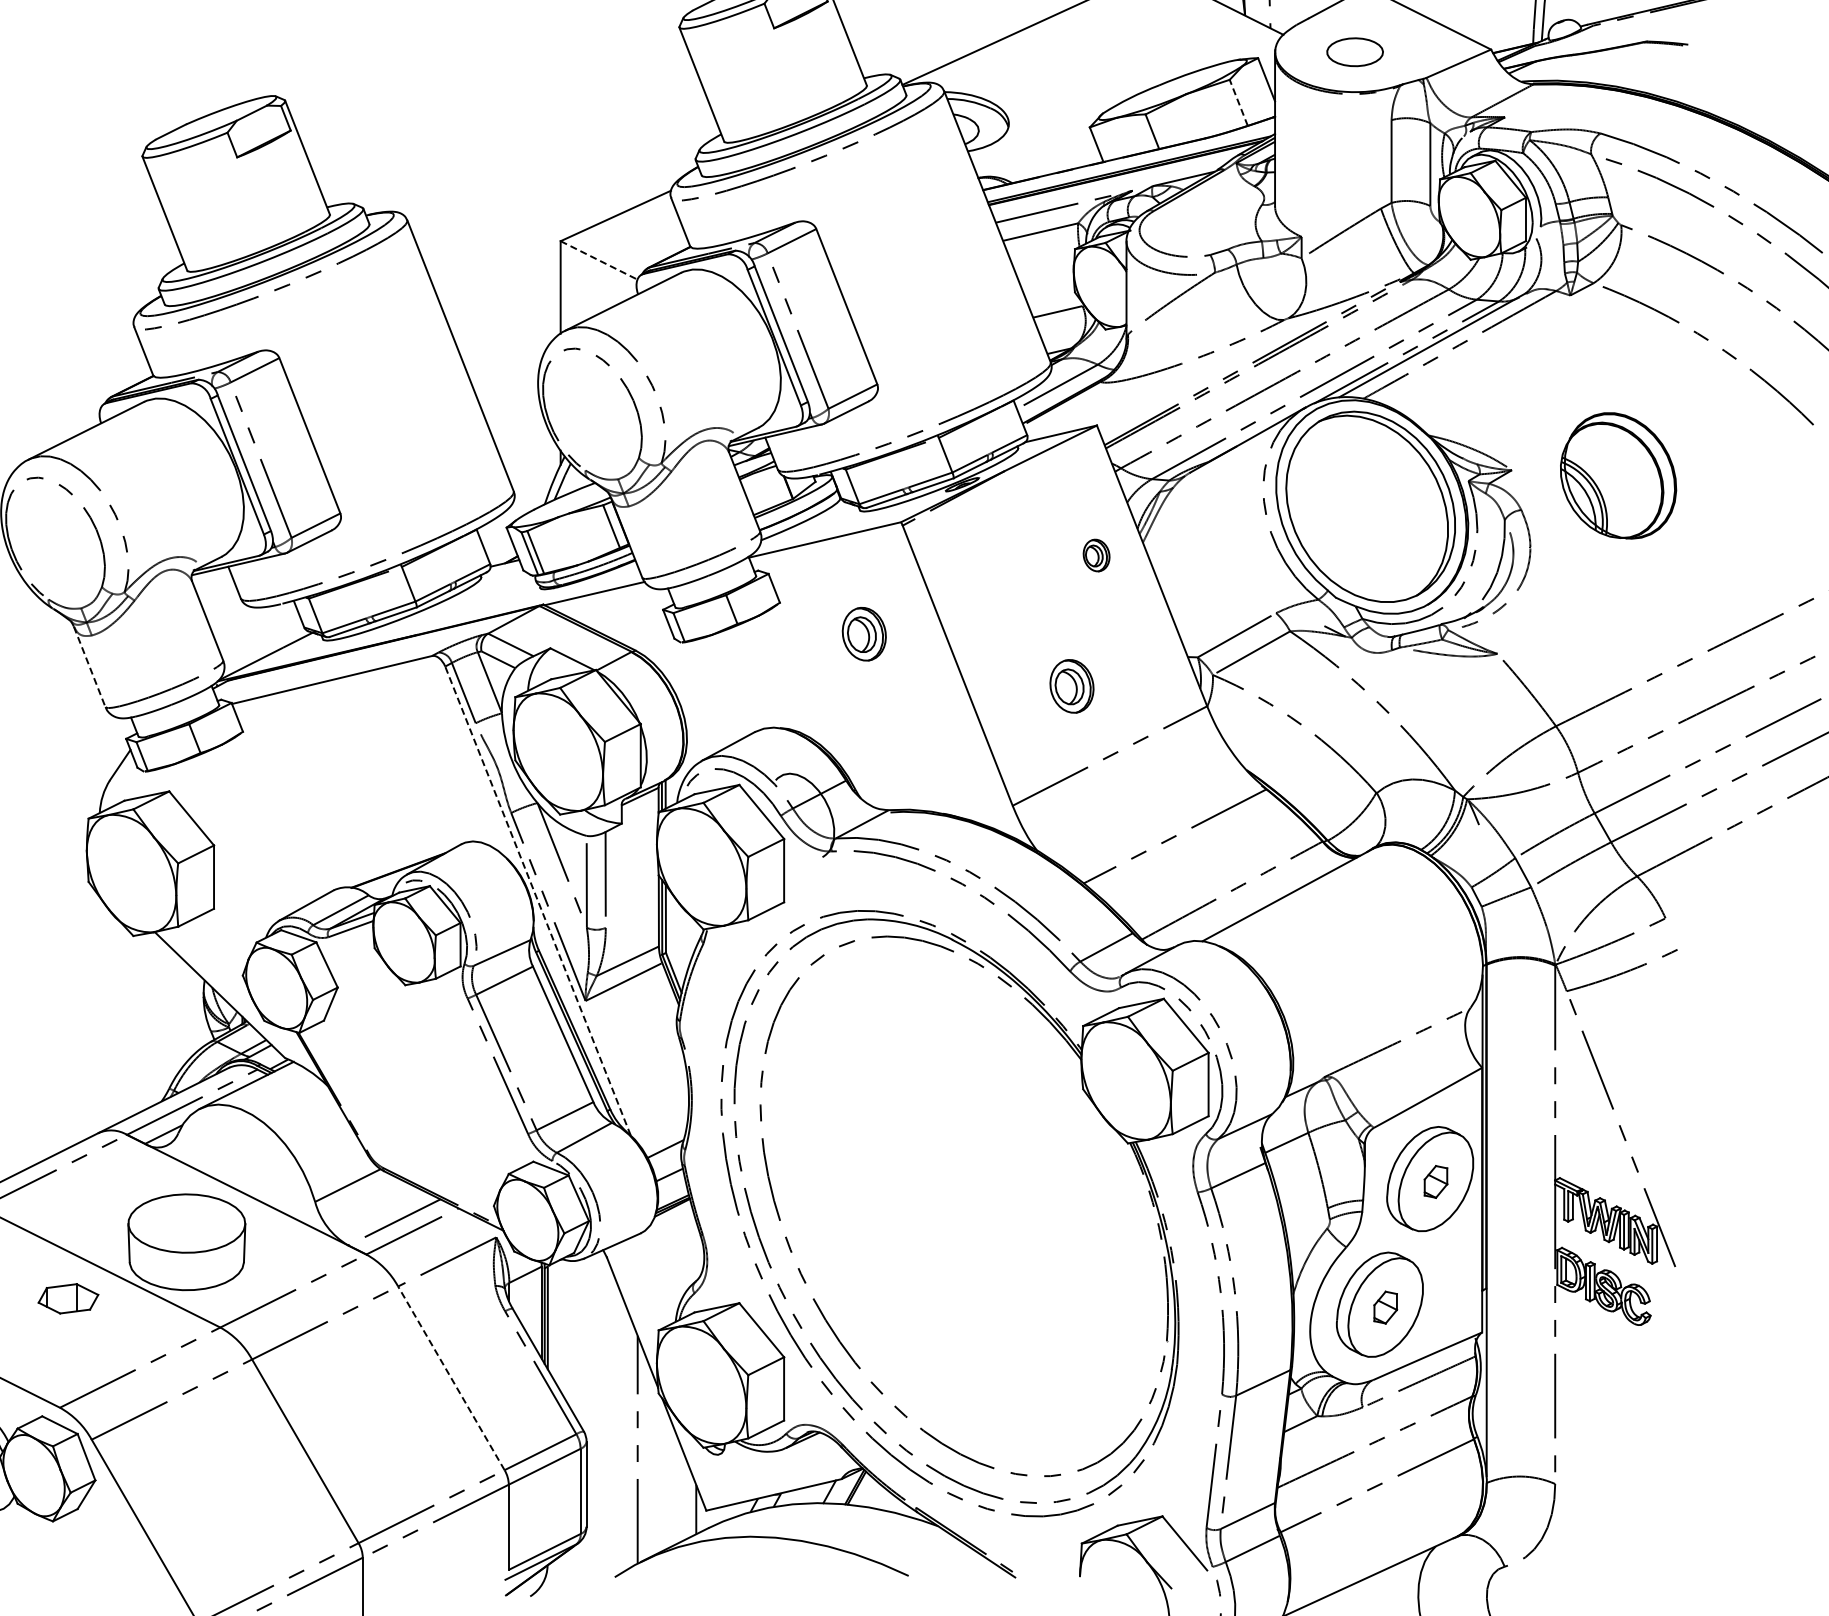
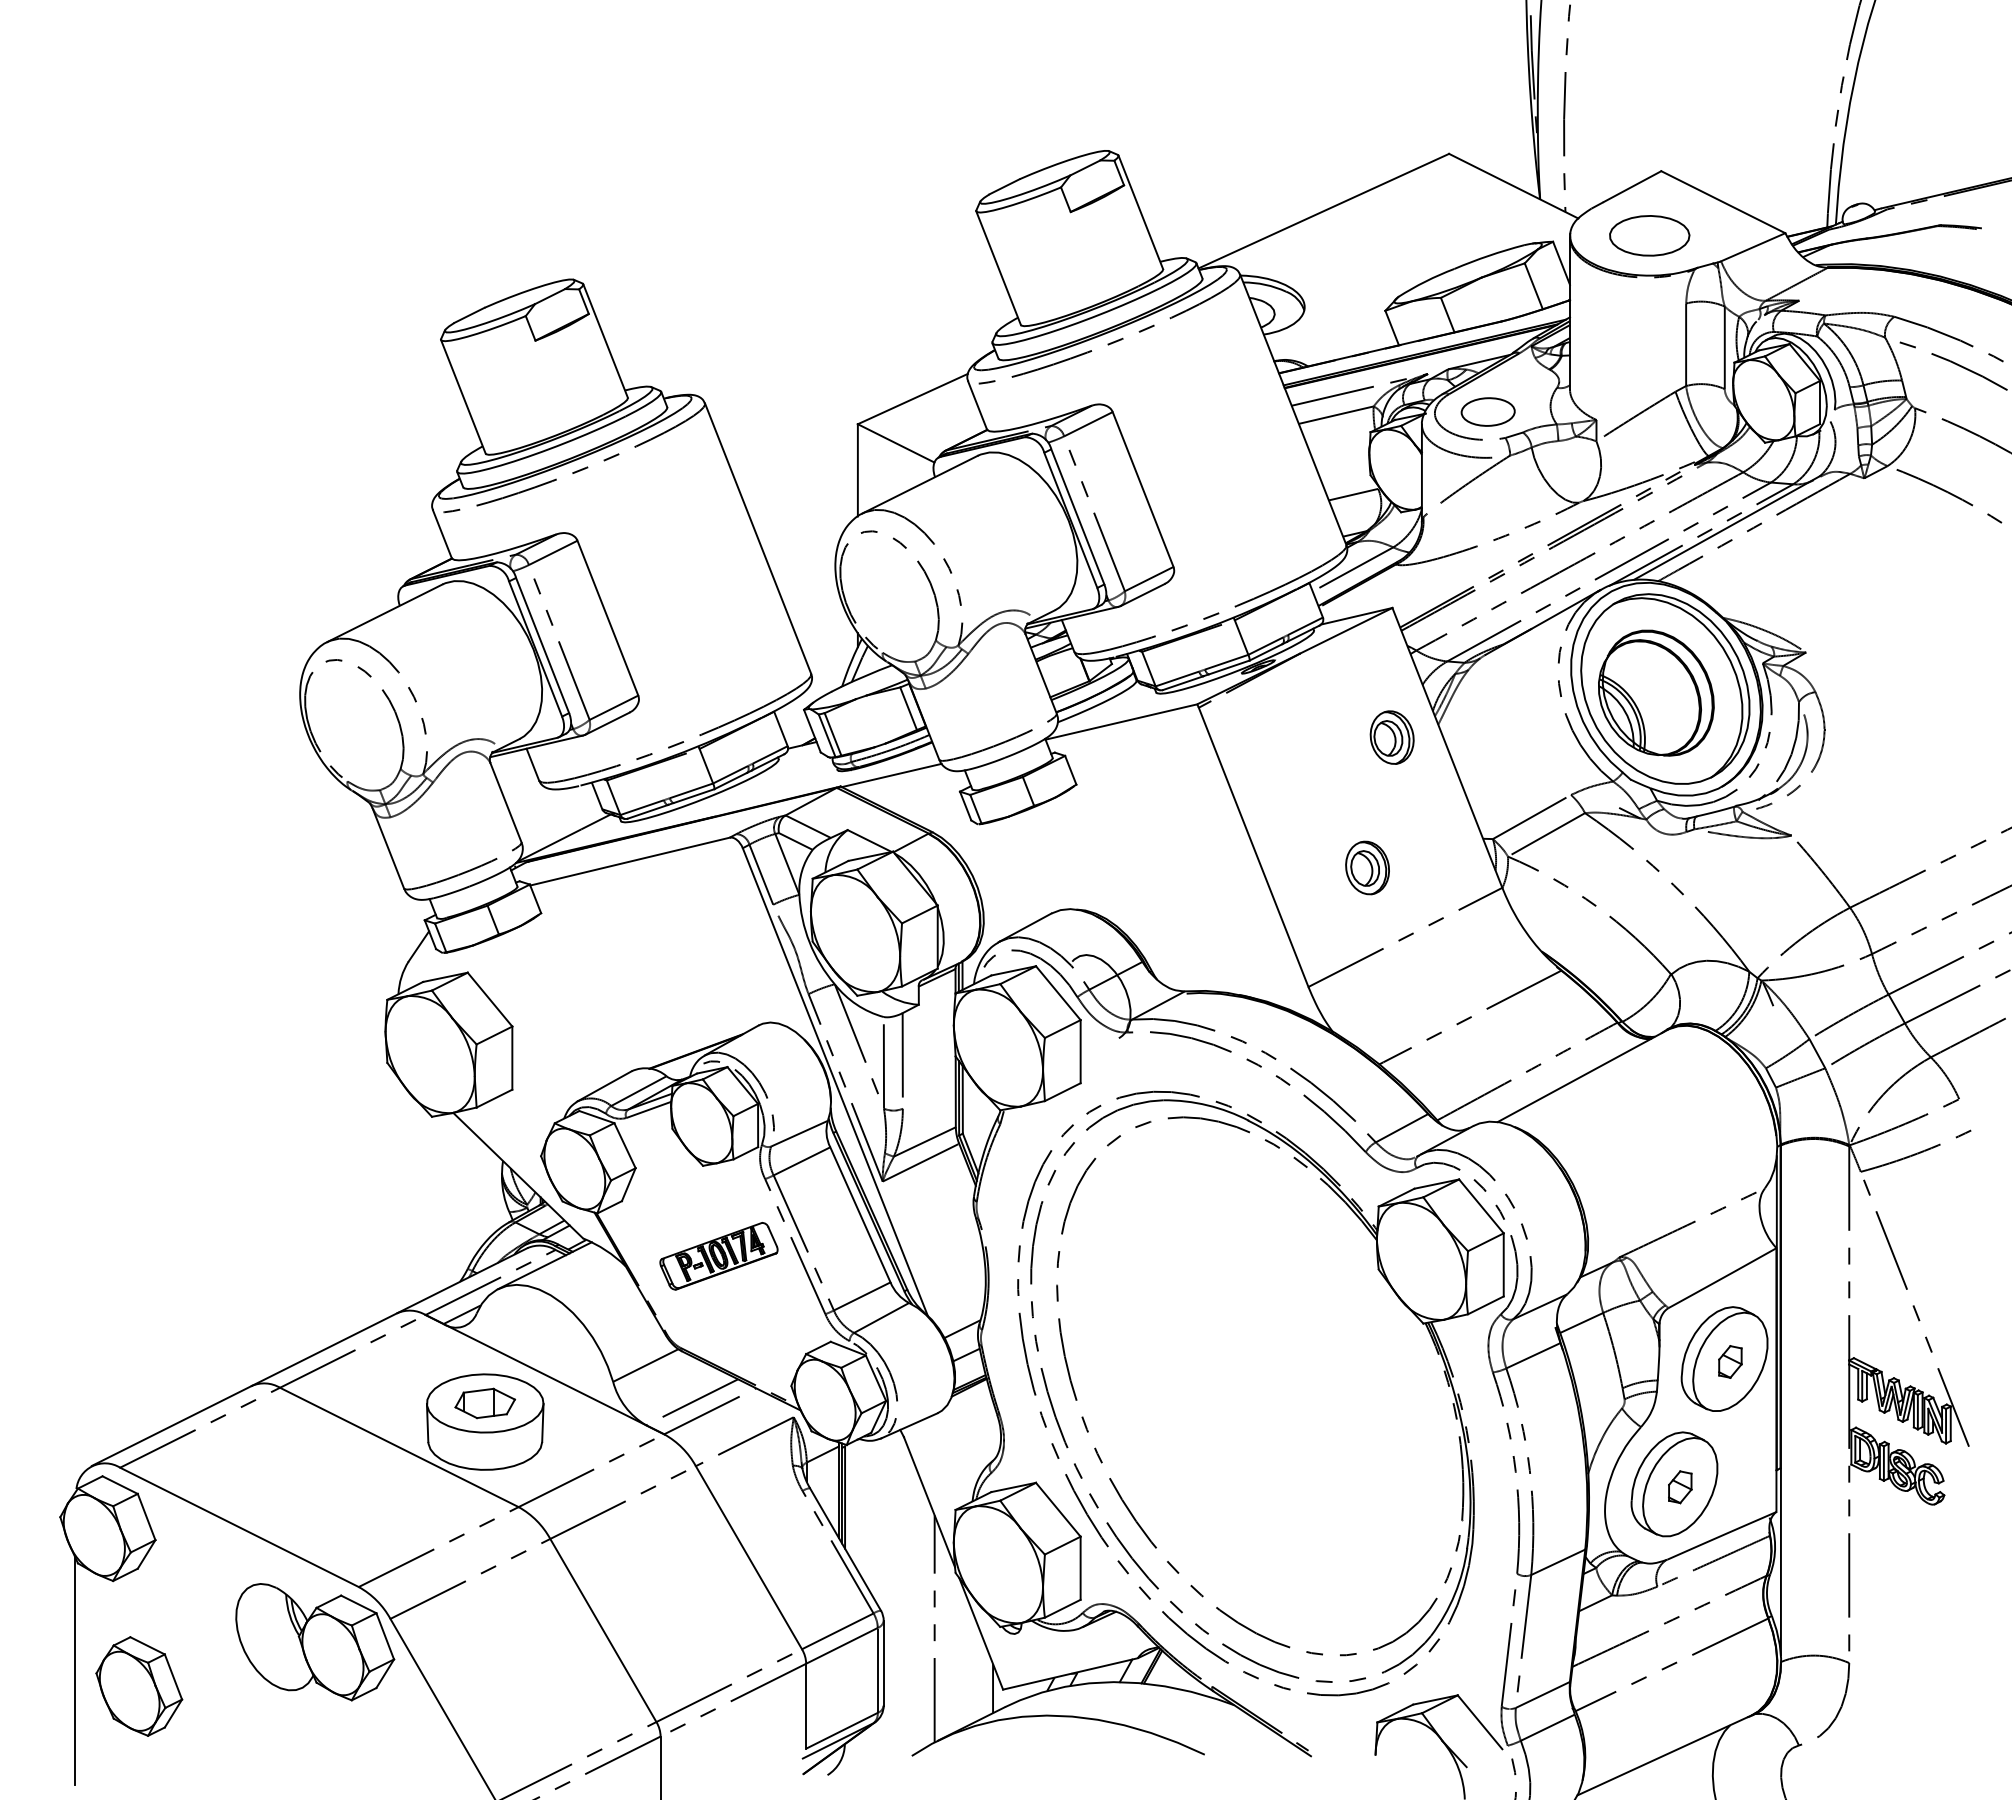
part: (1354, 51) -> (1649, 235), size x1.43
line: (1238, 103) -> (1533, 286), dashed -> solid
part: (1192, 228) -> (1487, 411), added
line: (599, 260) -> (896, 443), dashed -> solid
part: (1618, 475) -> (1656, 692), moved
part: (1095, 555) -> (1391, 737), size x1.67
part: (864, 633) -> (1160, 815), removed
line: (89, 667) -> (388, 849), dashed -> solid
line: (538, 900) -> (835, 1081), dashed -> solid
part: (420, 1076) -> (718, 1256), added
part: (67, 1298) -> (484, 1403), moved
line: (450, 1378) -> (748, 1557), dashed -> solid

